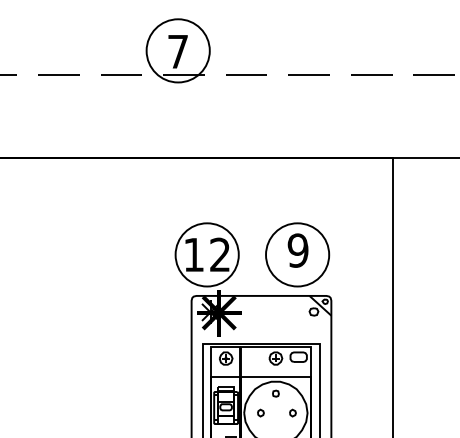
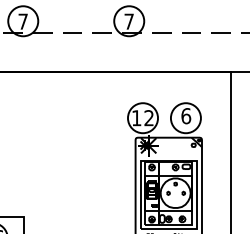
text: (298, 251) -> (186, 116), 9 -> 6

